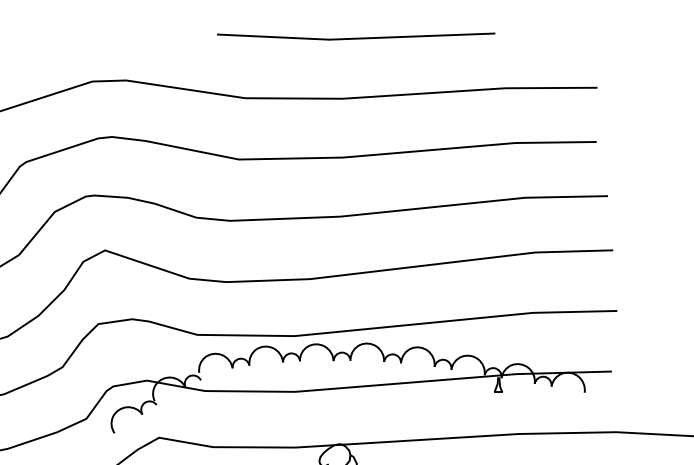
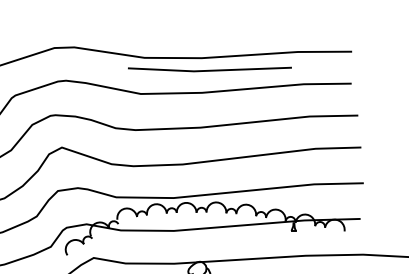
line: (355, 36) -> (209, 69), moved

